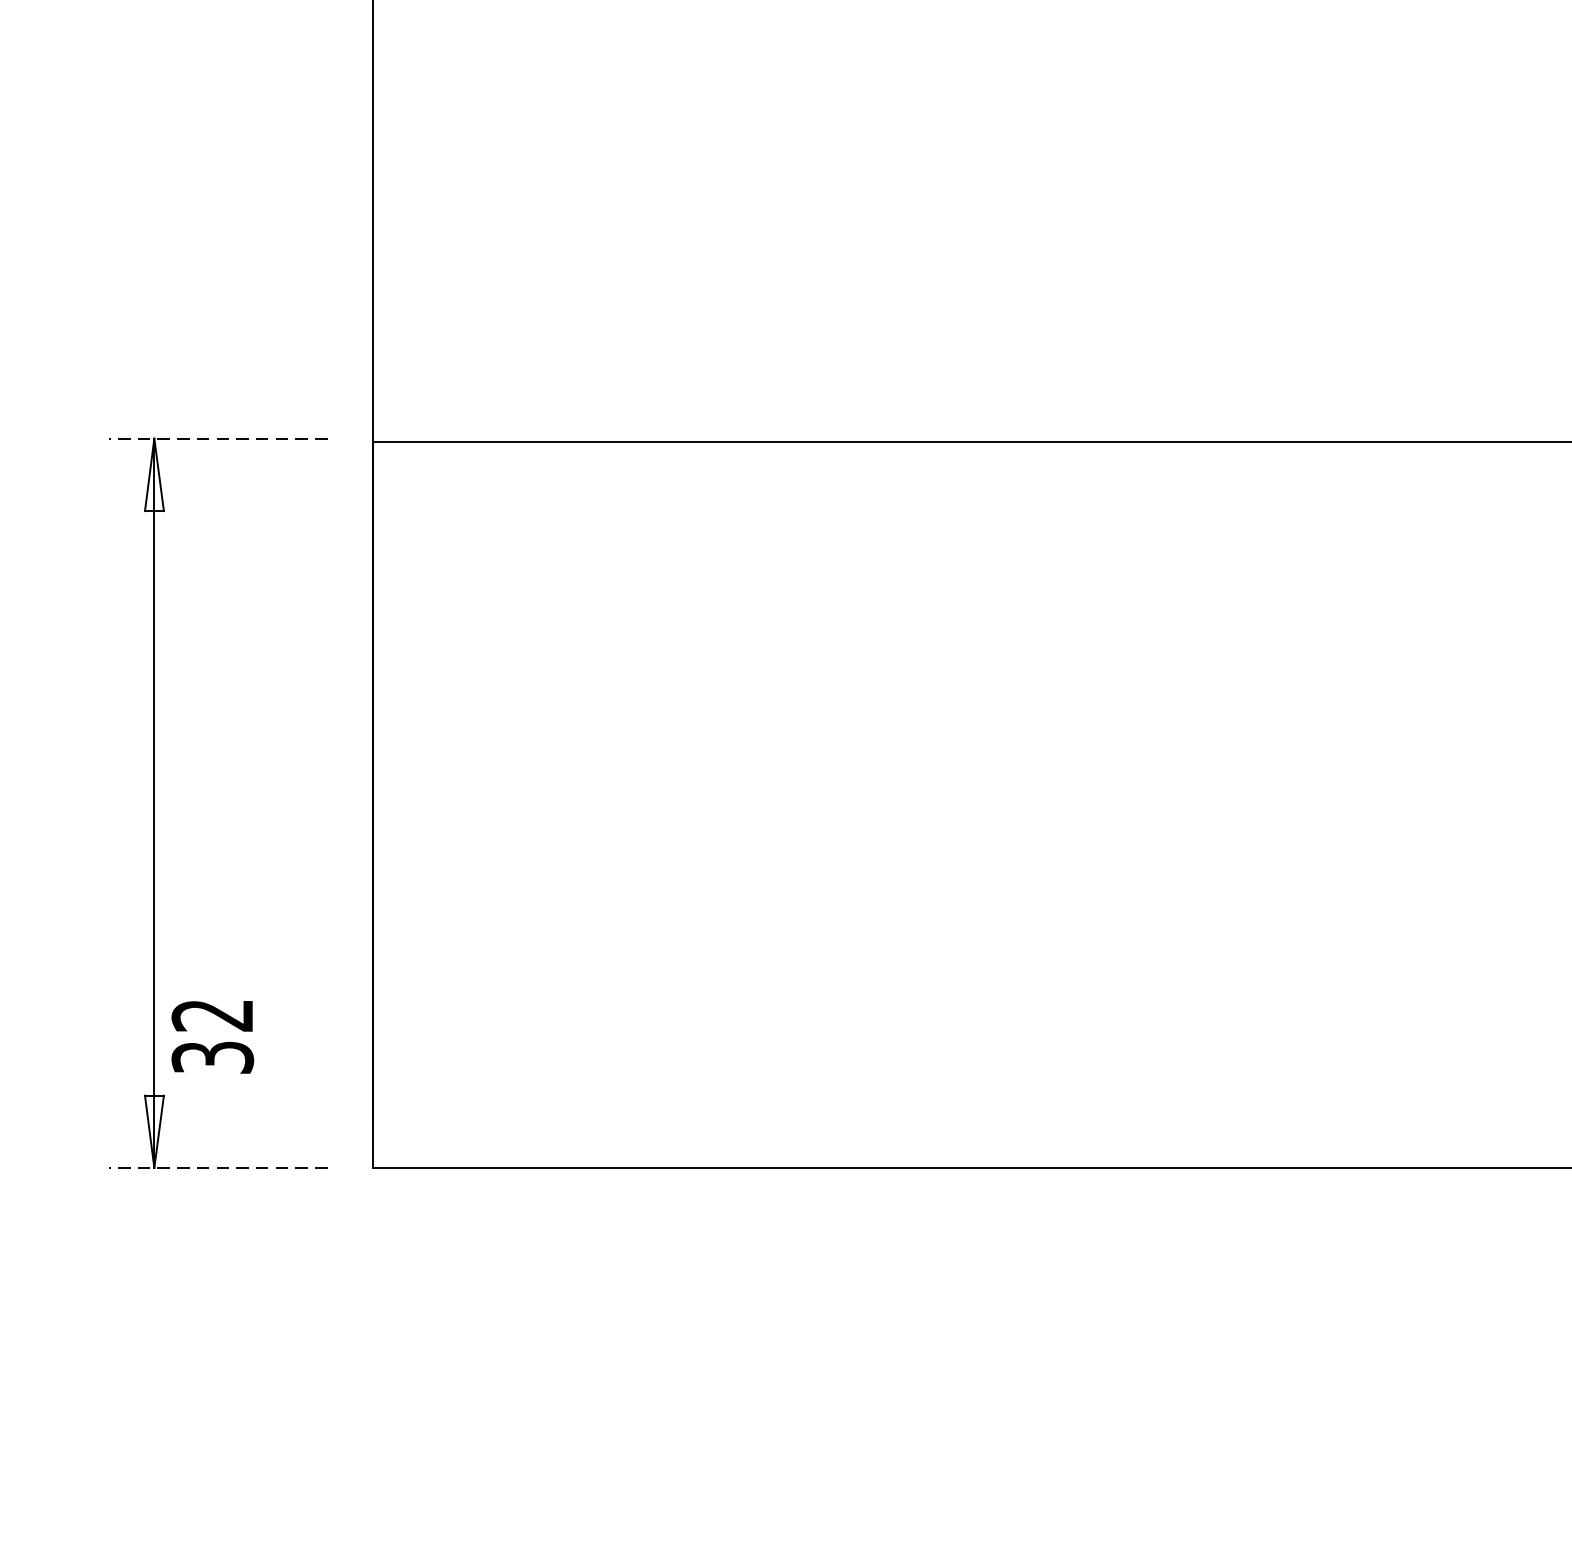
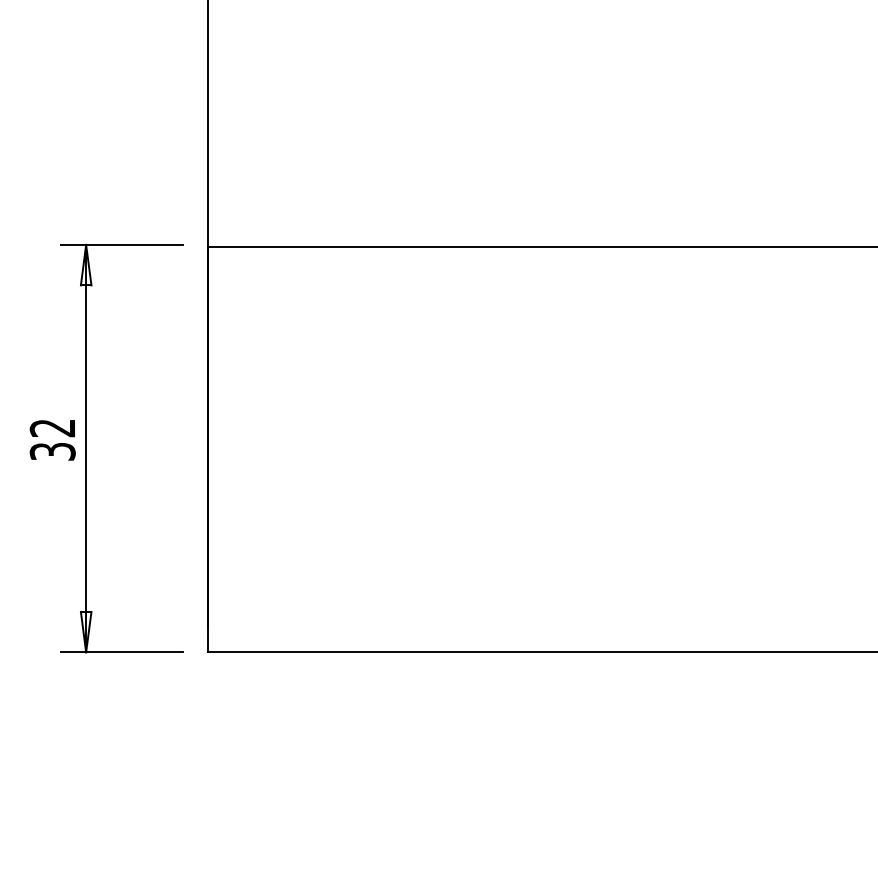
line: (217, 437) -> (121, 244), dashed -> solid
text: (212, 1037) -> (52, 440), moved
line: (217, 1168) -> (121, 652), dashed -> solid

